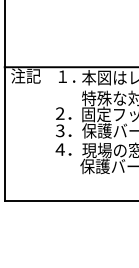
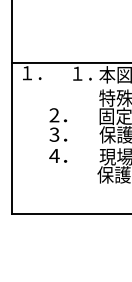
text: (25, 75) -> (35, 72), 注記 -> １．
text: (63, 131) -> (58, 135), moved

